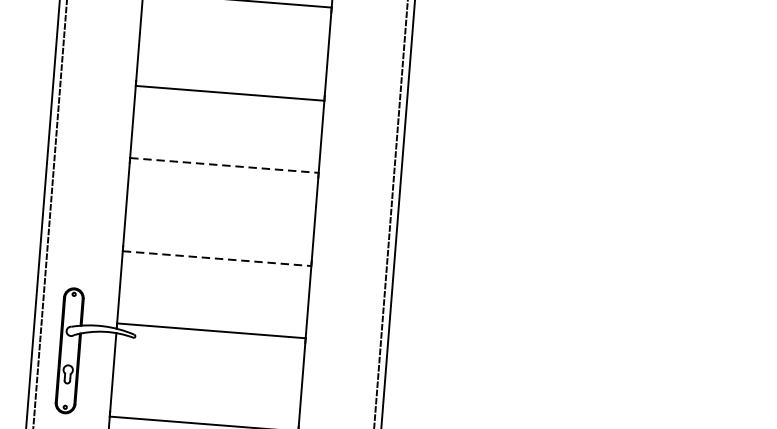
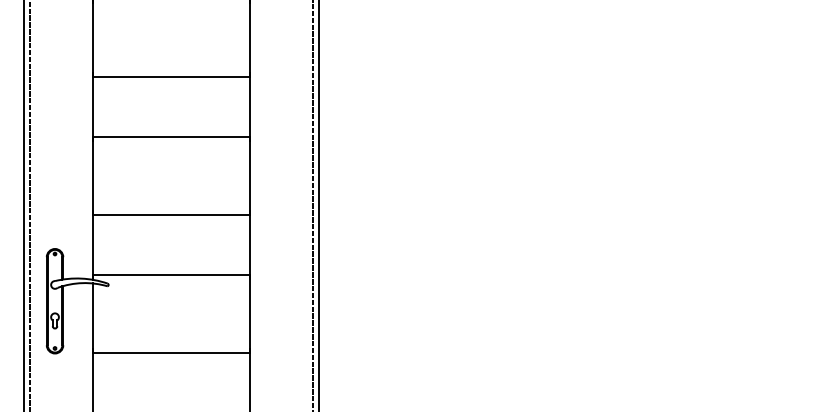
line: (224, 166) -> (171, 137), dashed -> solid
line: (217, 258) -> (171, 214), dashed -> solid

